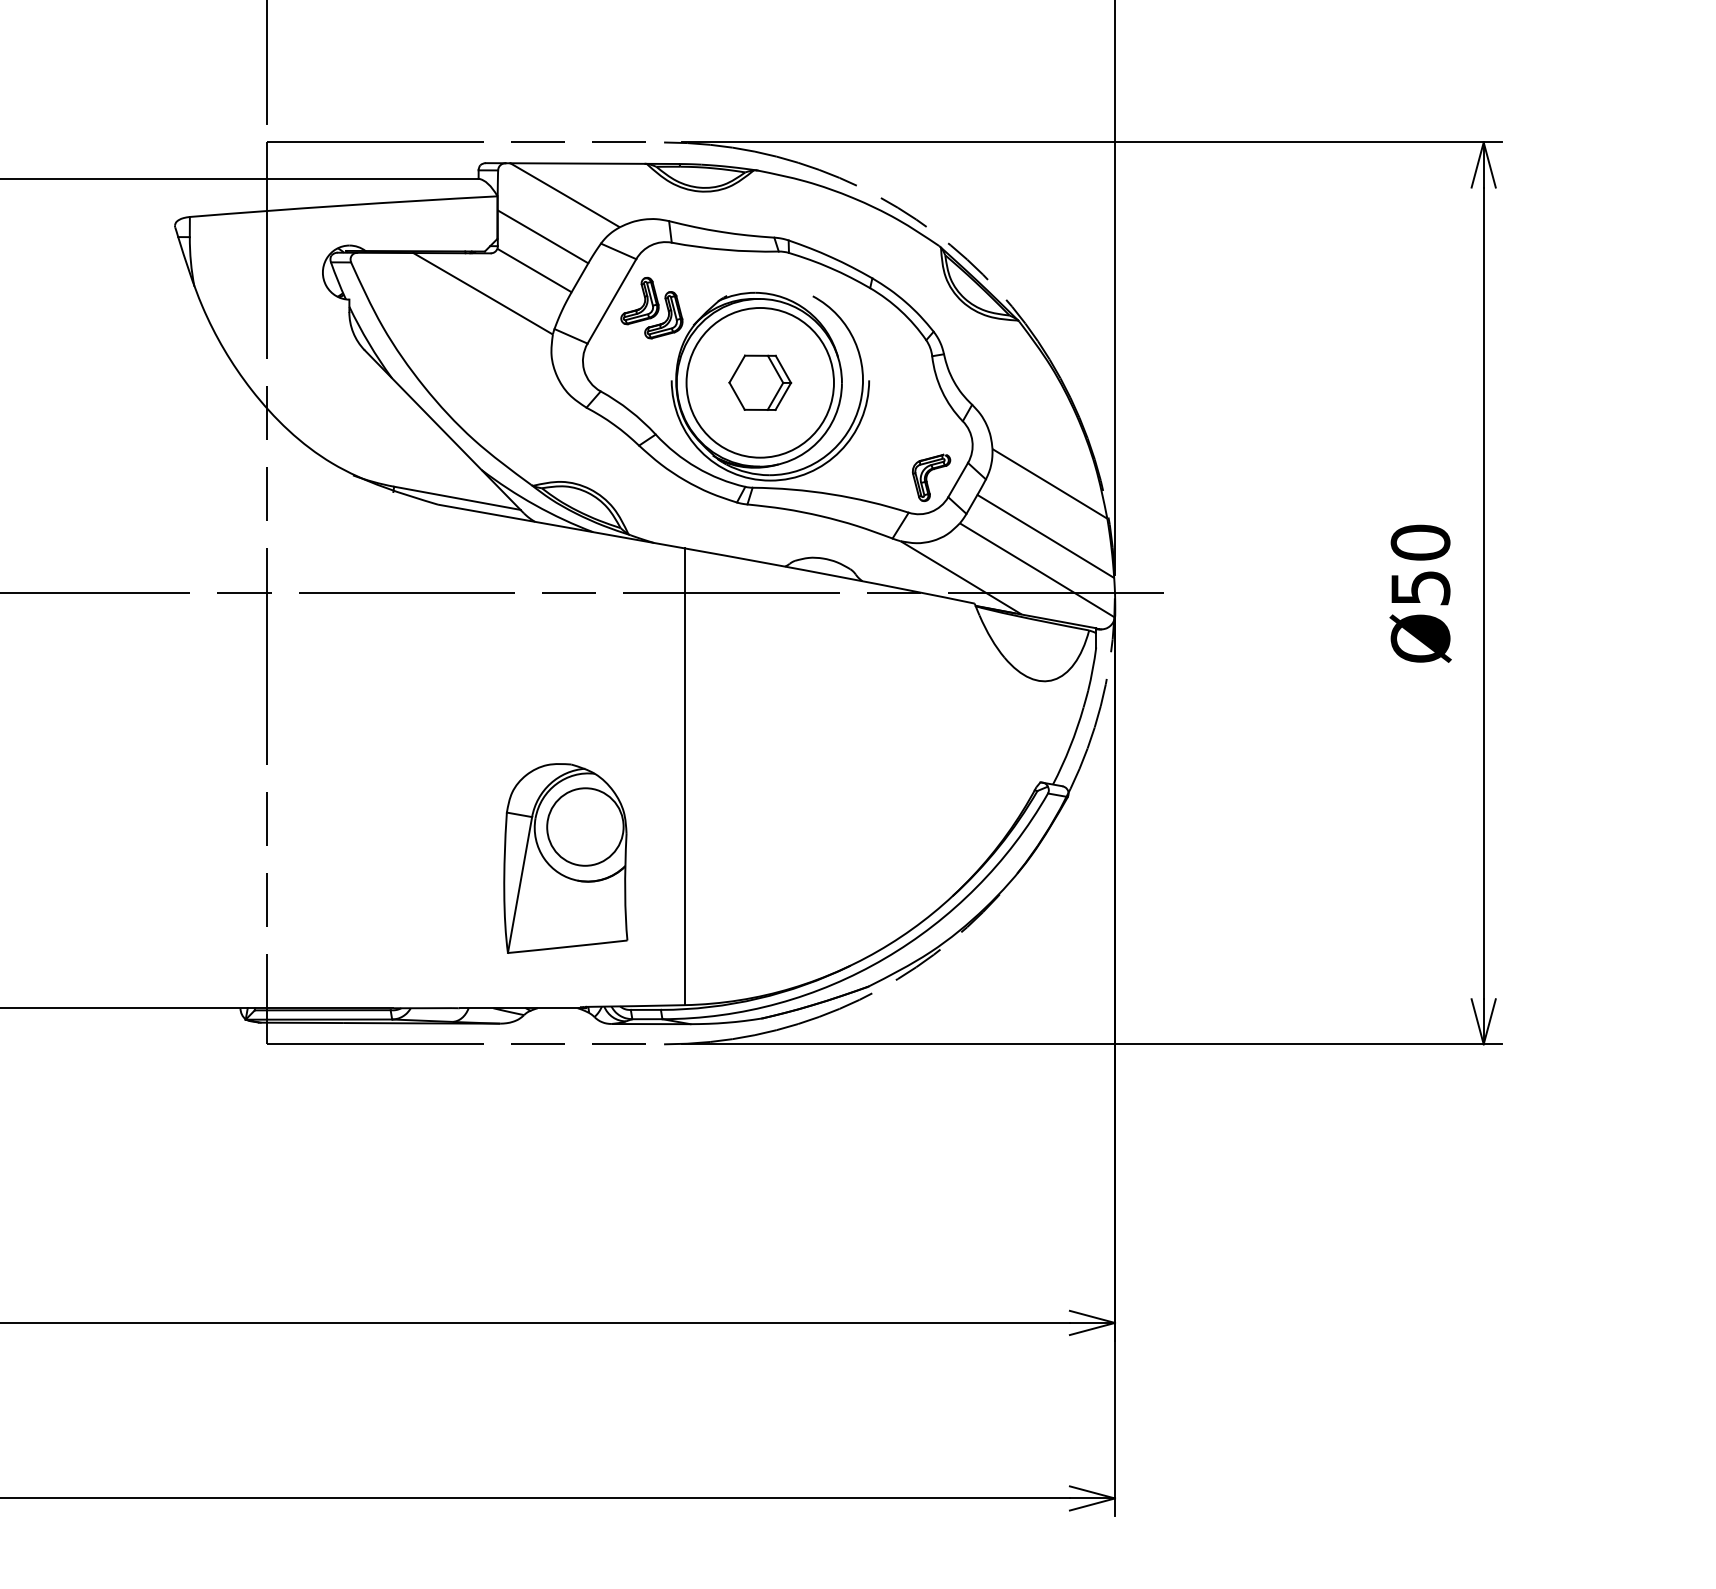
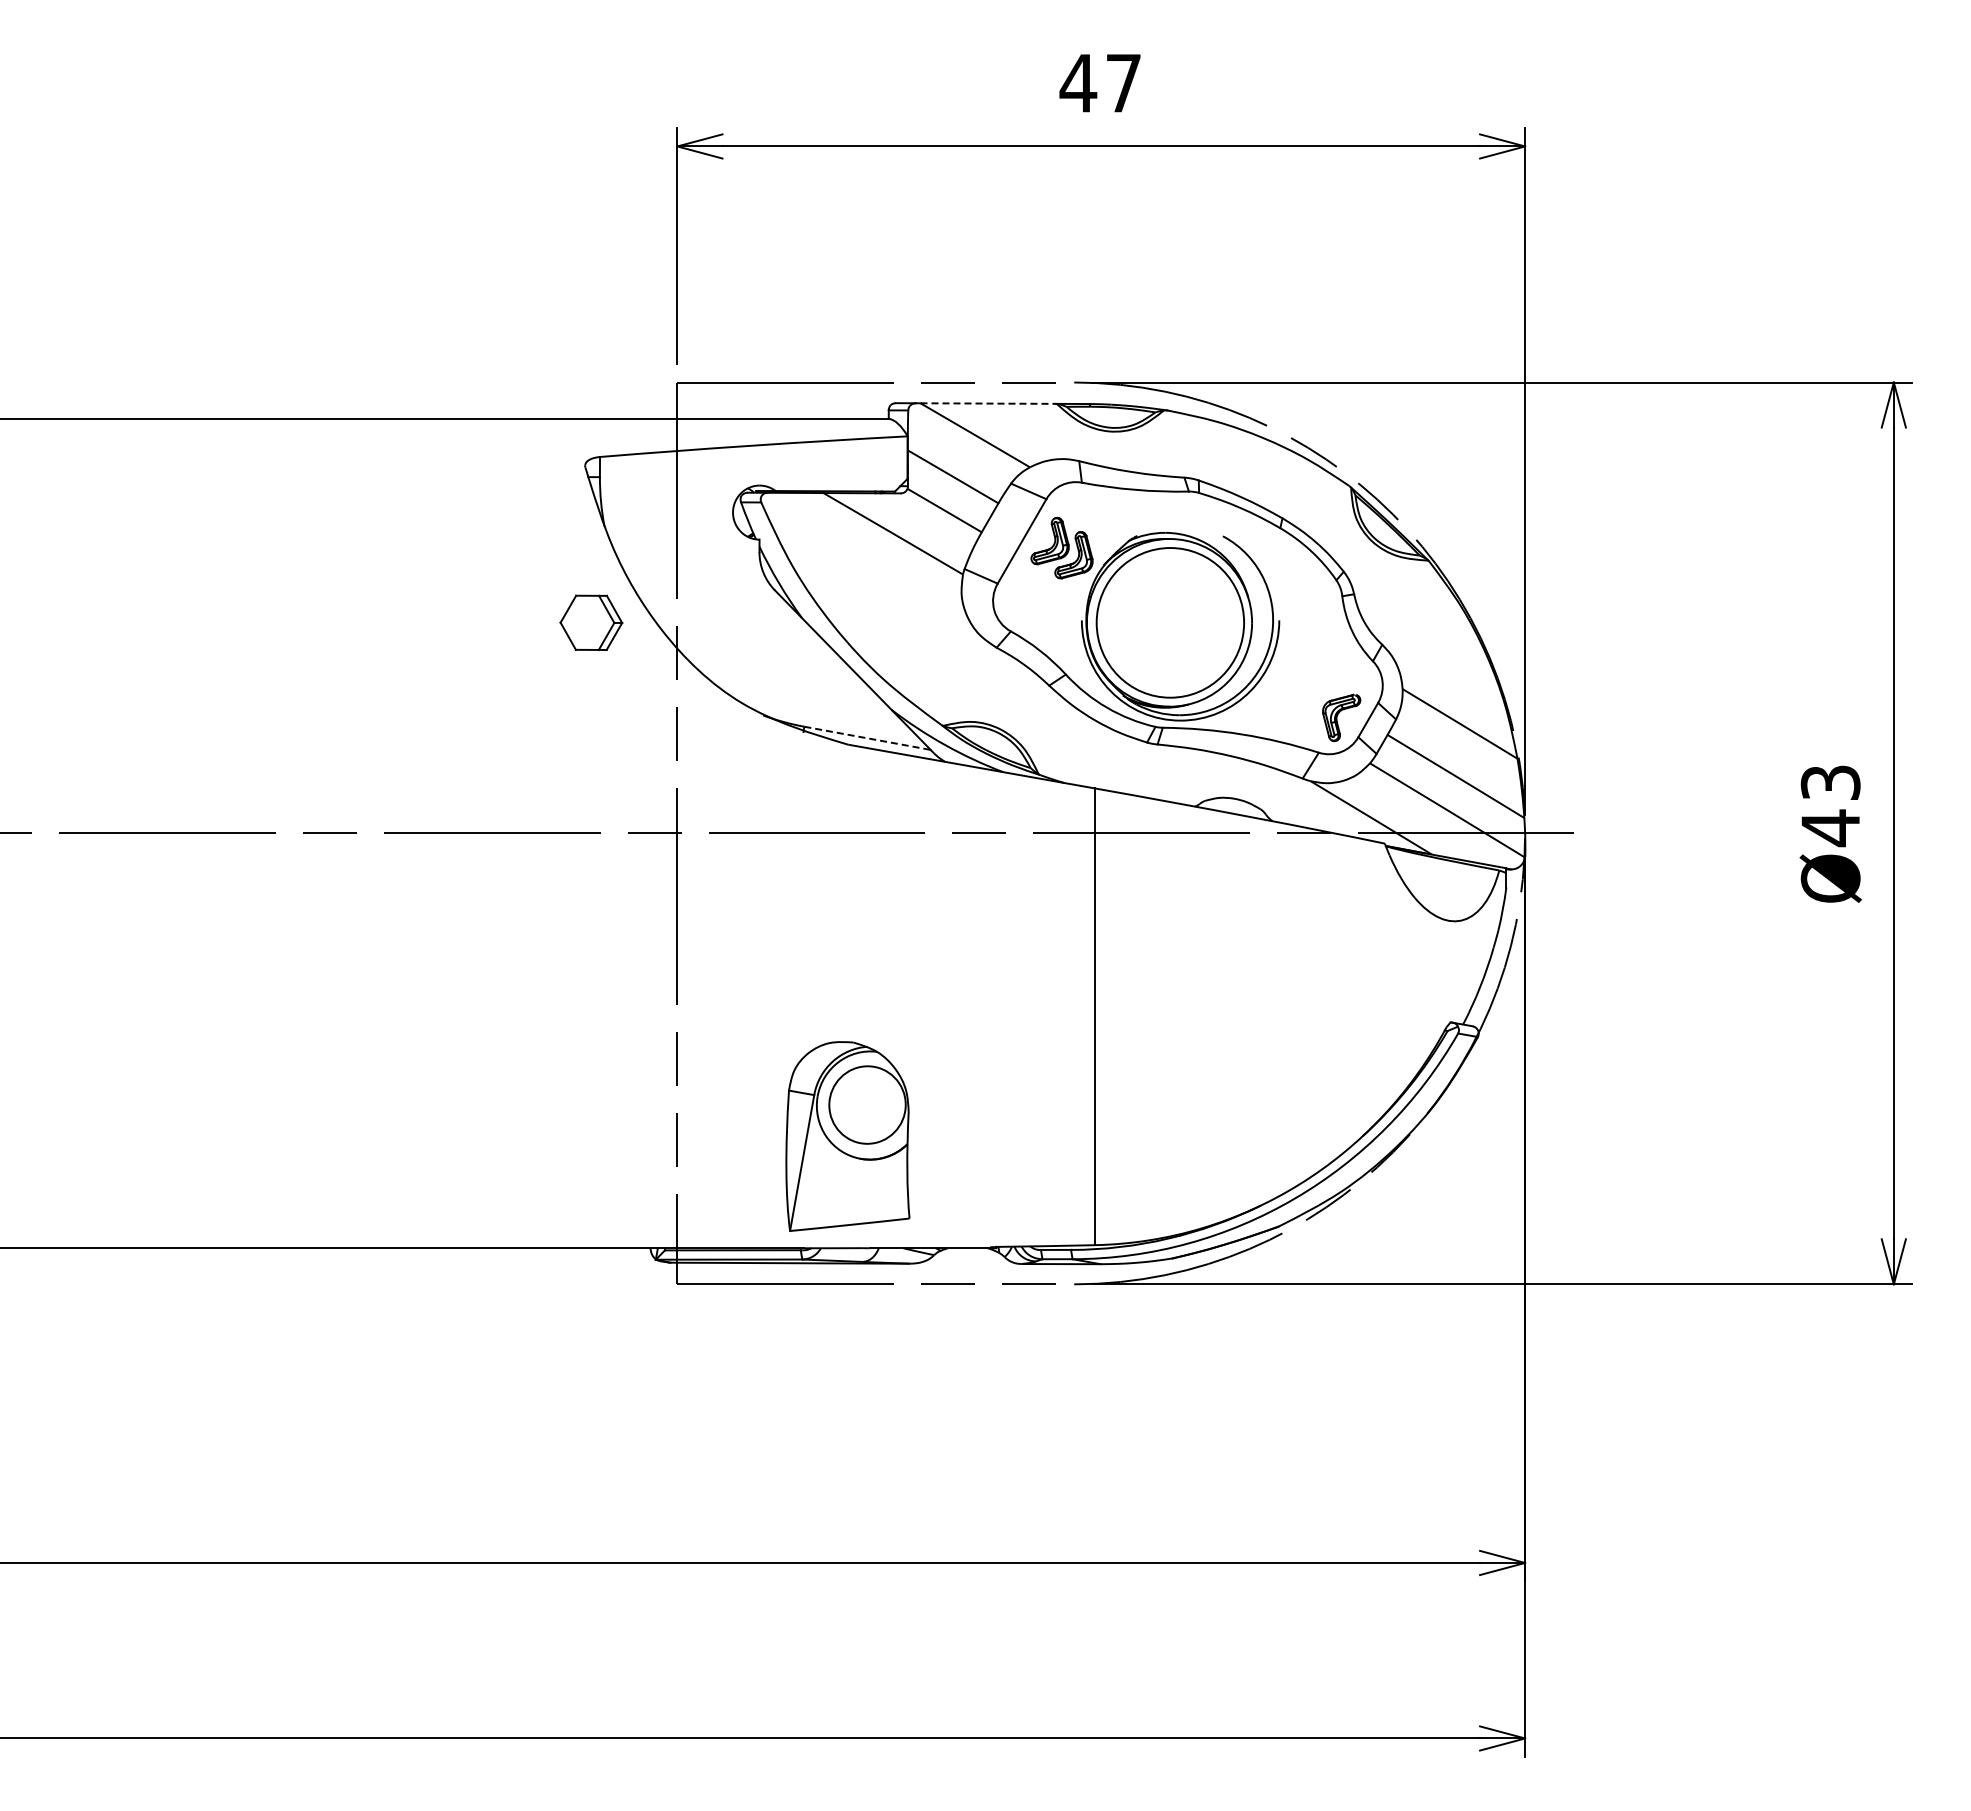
line: (578, 163) -> (988, 403), solid -> dashed
part: (760, 382) -> (591, 622), moved
line: (458, 498) -> (868, 738), solid -> dashed
text: (1420, 565) -> (1830, 805), Ø50 -> Ø43
part: (565, 858) -> (847, 1136), moved

